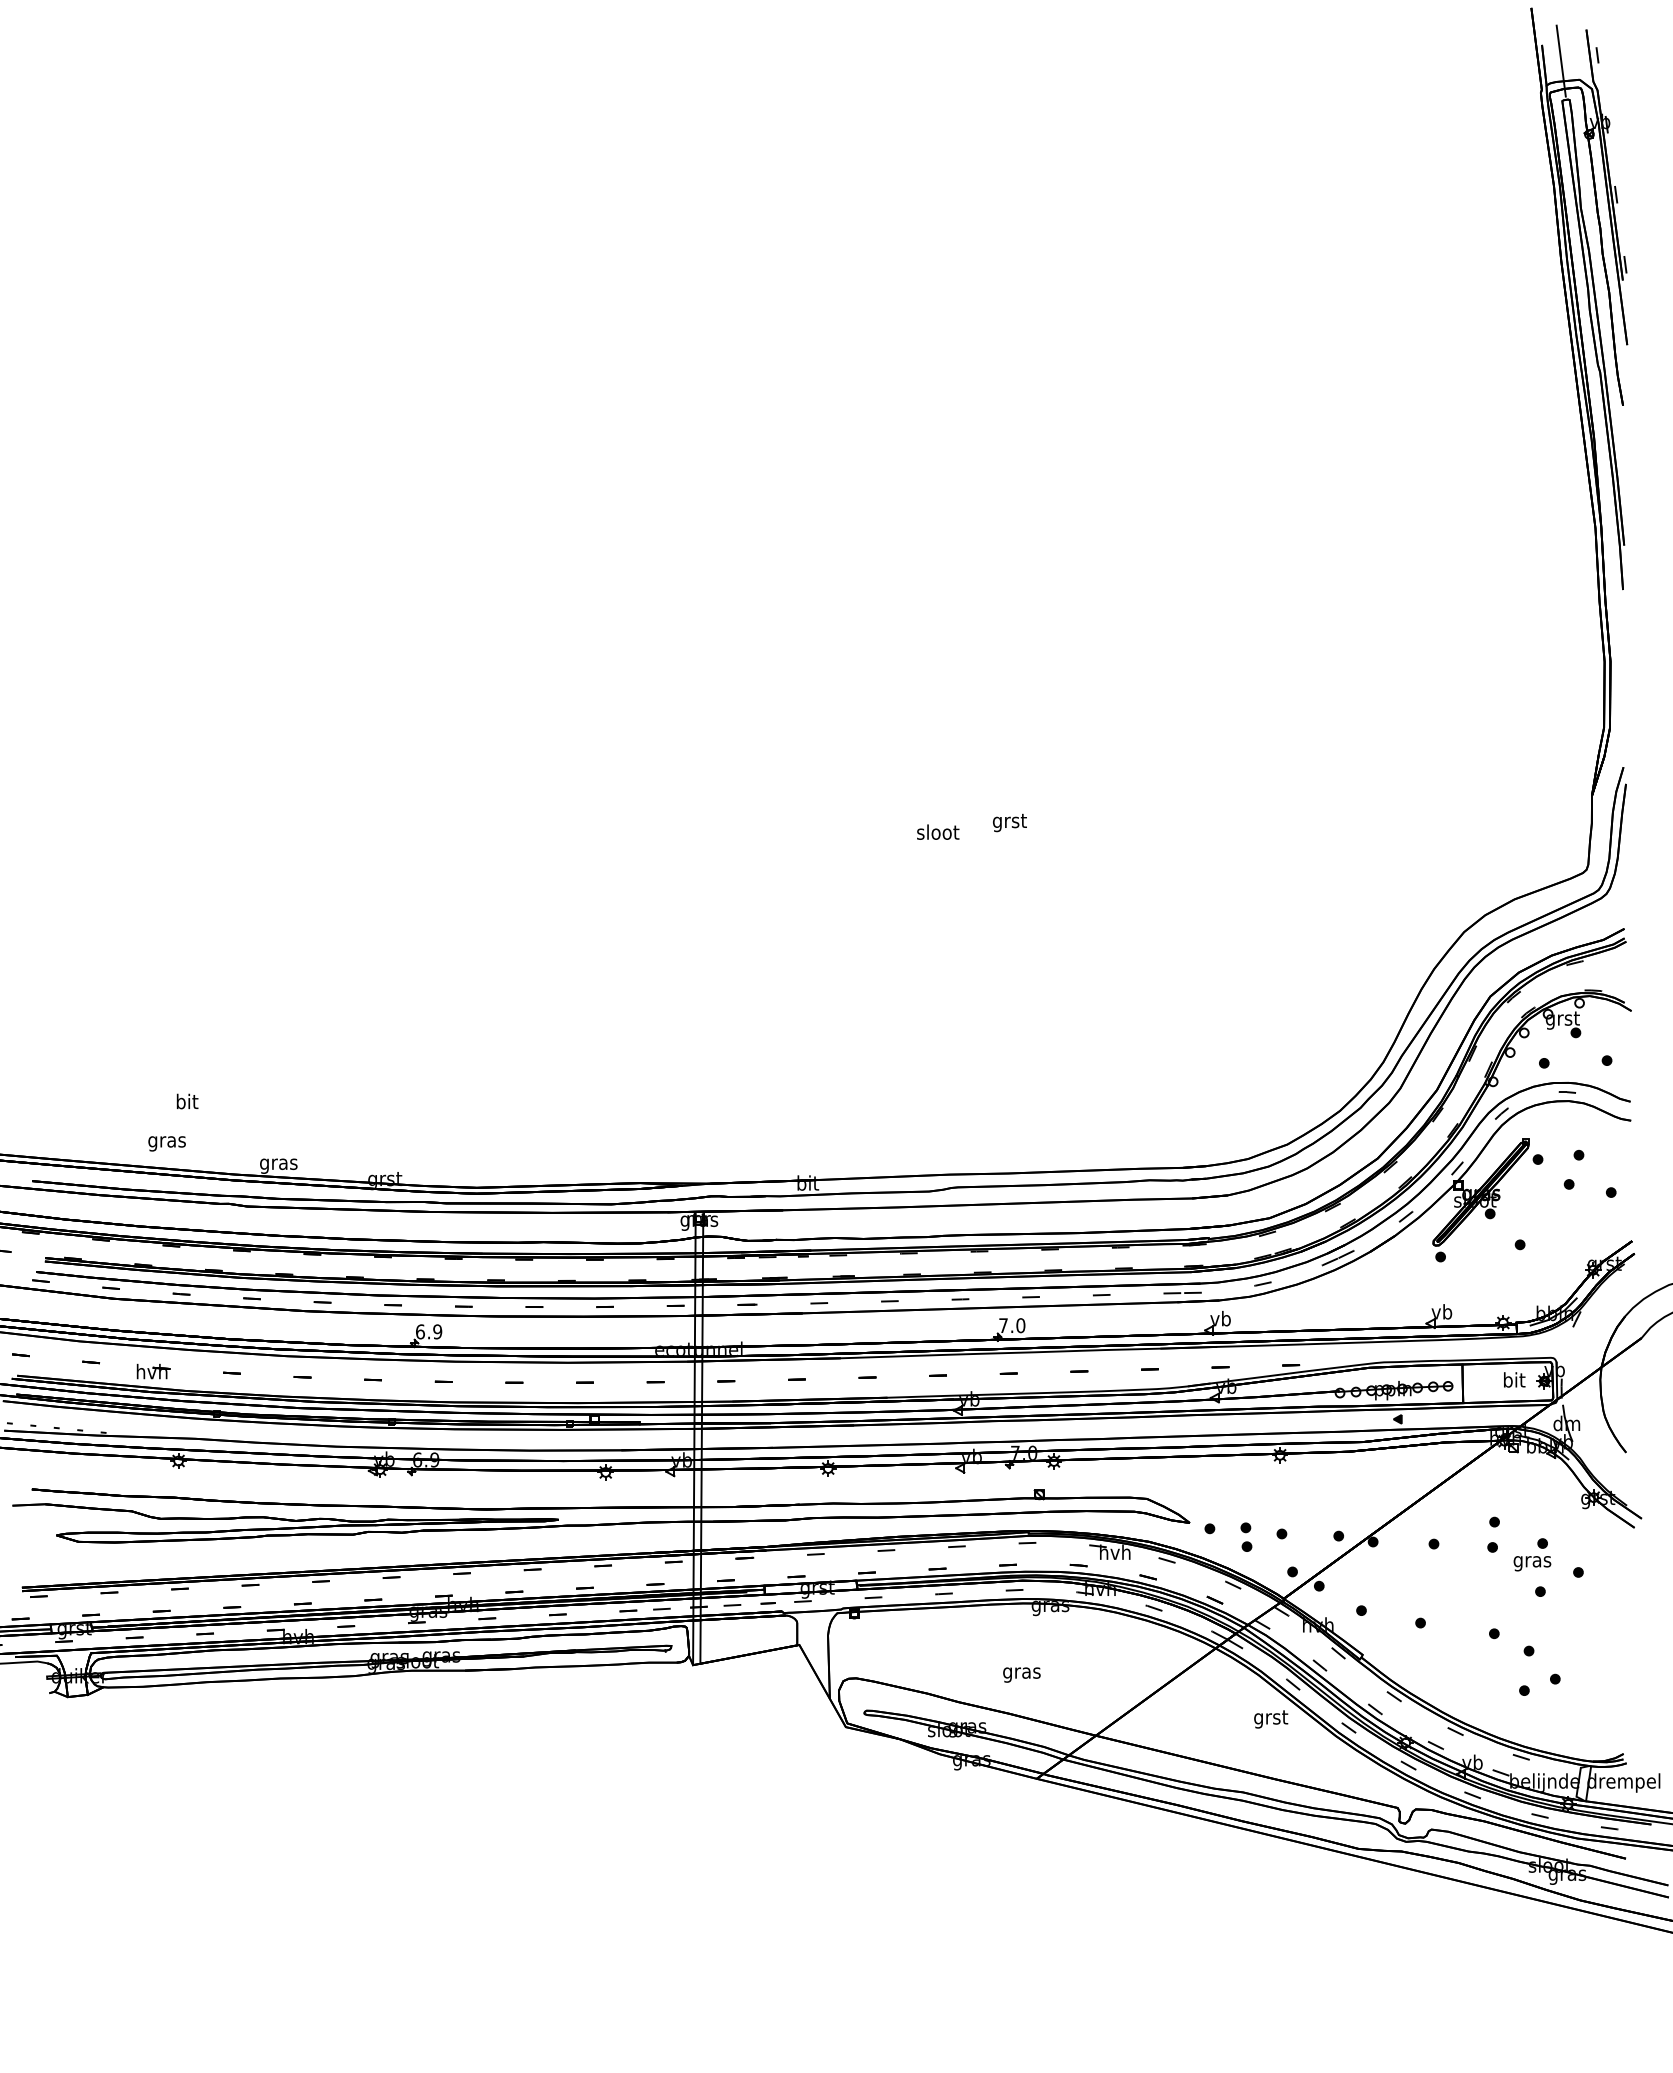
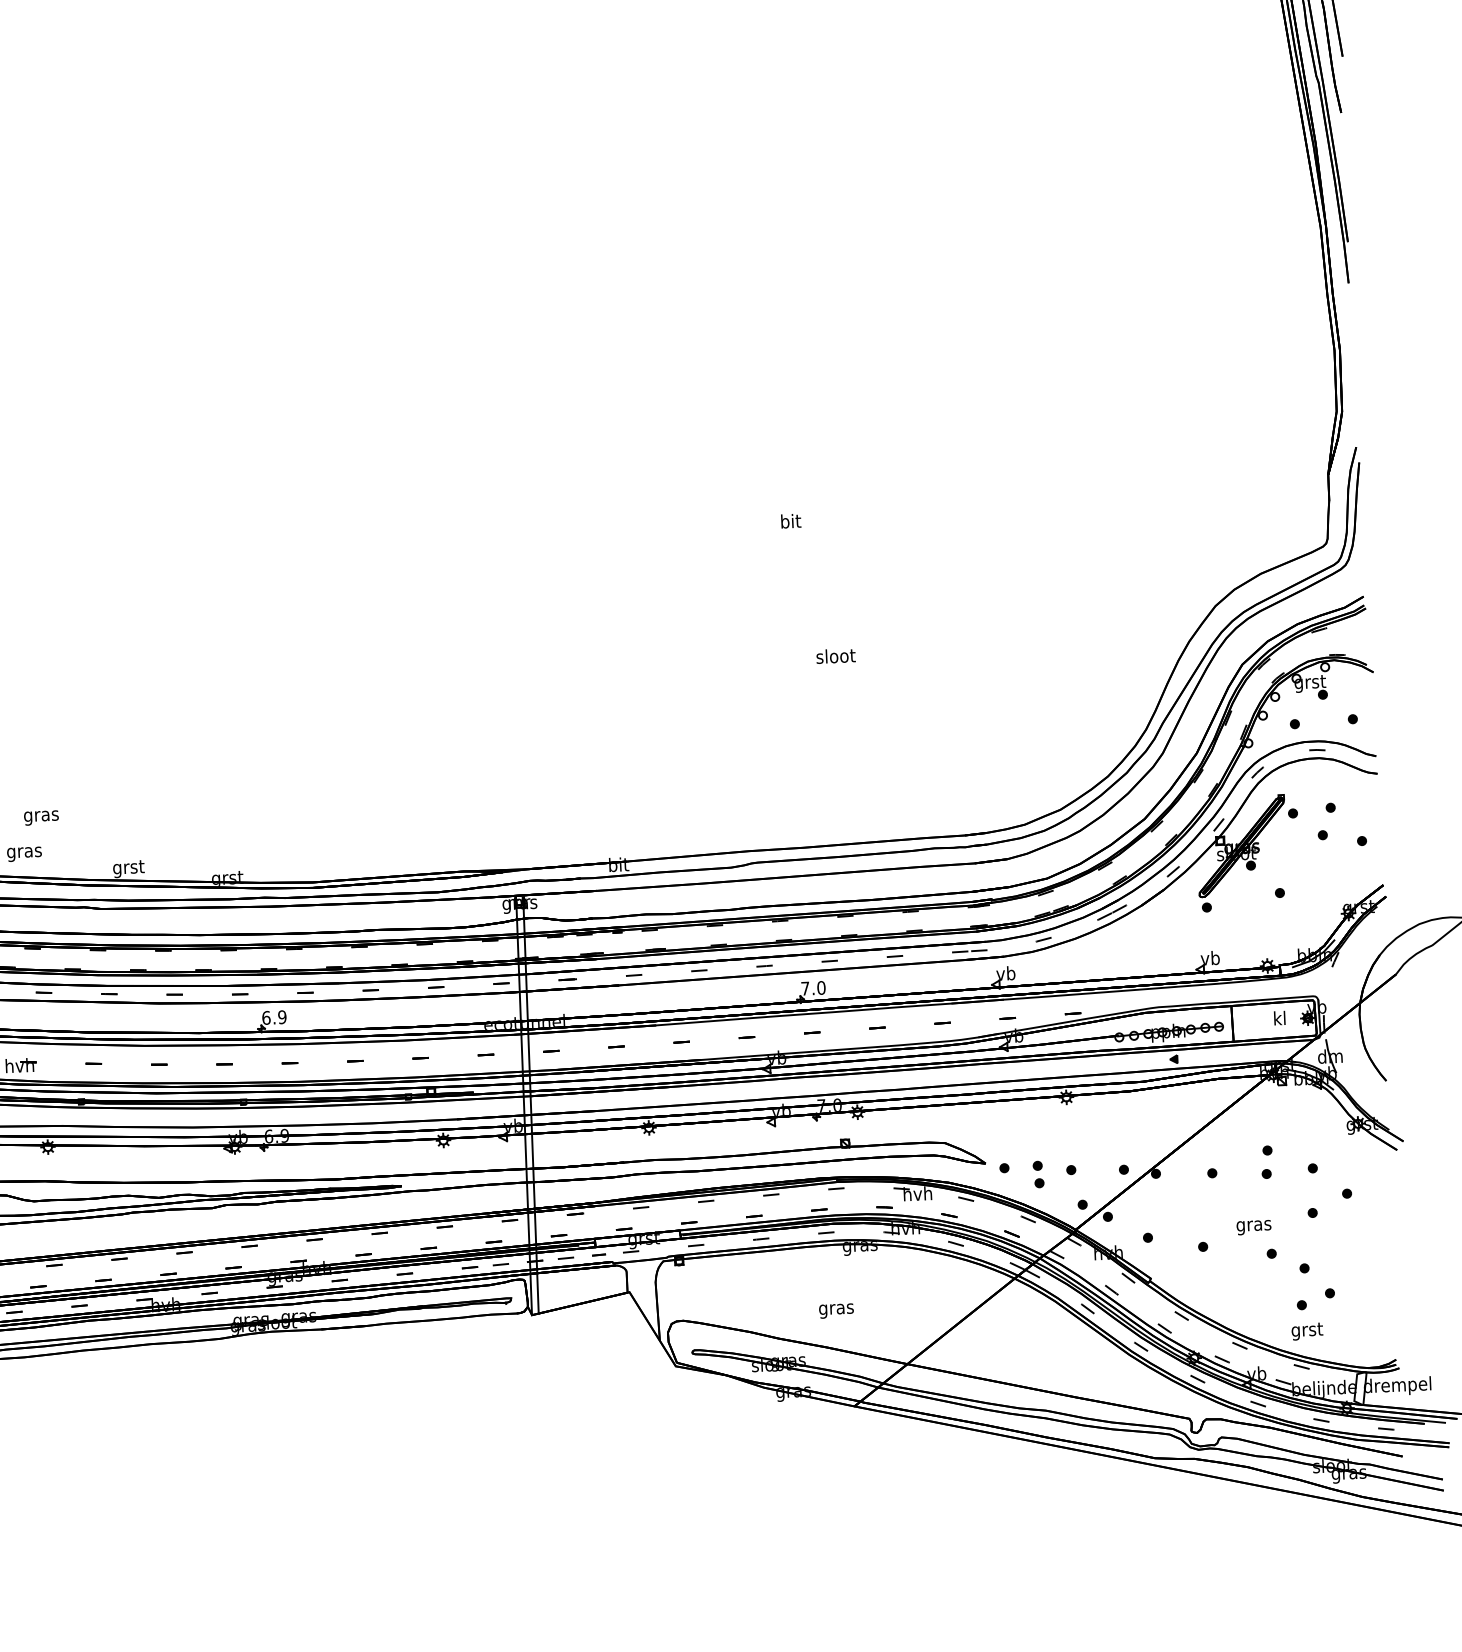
text: (1009, 822) -> (790, 523), grst -> bit
text: (938, 831) -> (836, 655), moved
text: (186, 1103) -> (40, 816), bit -> gras
text: (278, 1164) -> (128, 868), gras -> grst
text: (1514, 1379) -> (1280, 1017), bit -> kl
text: (1532, 1563) -> (1254, 1227), moved
text: (1271, 1719) -> (1307, 1331), moved

